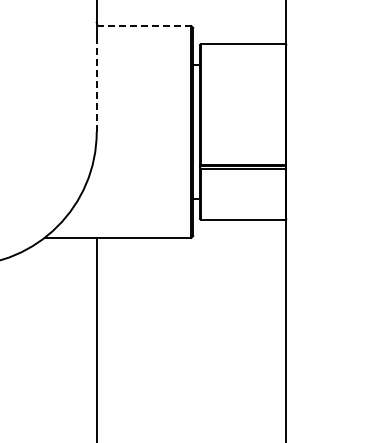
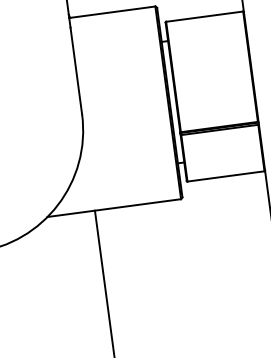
line: (144, 26) -> (112, 12), dashed -> solid
line: (96, 84) -> (76, 71), dashed -> solid

